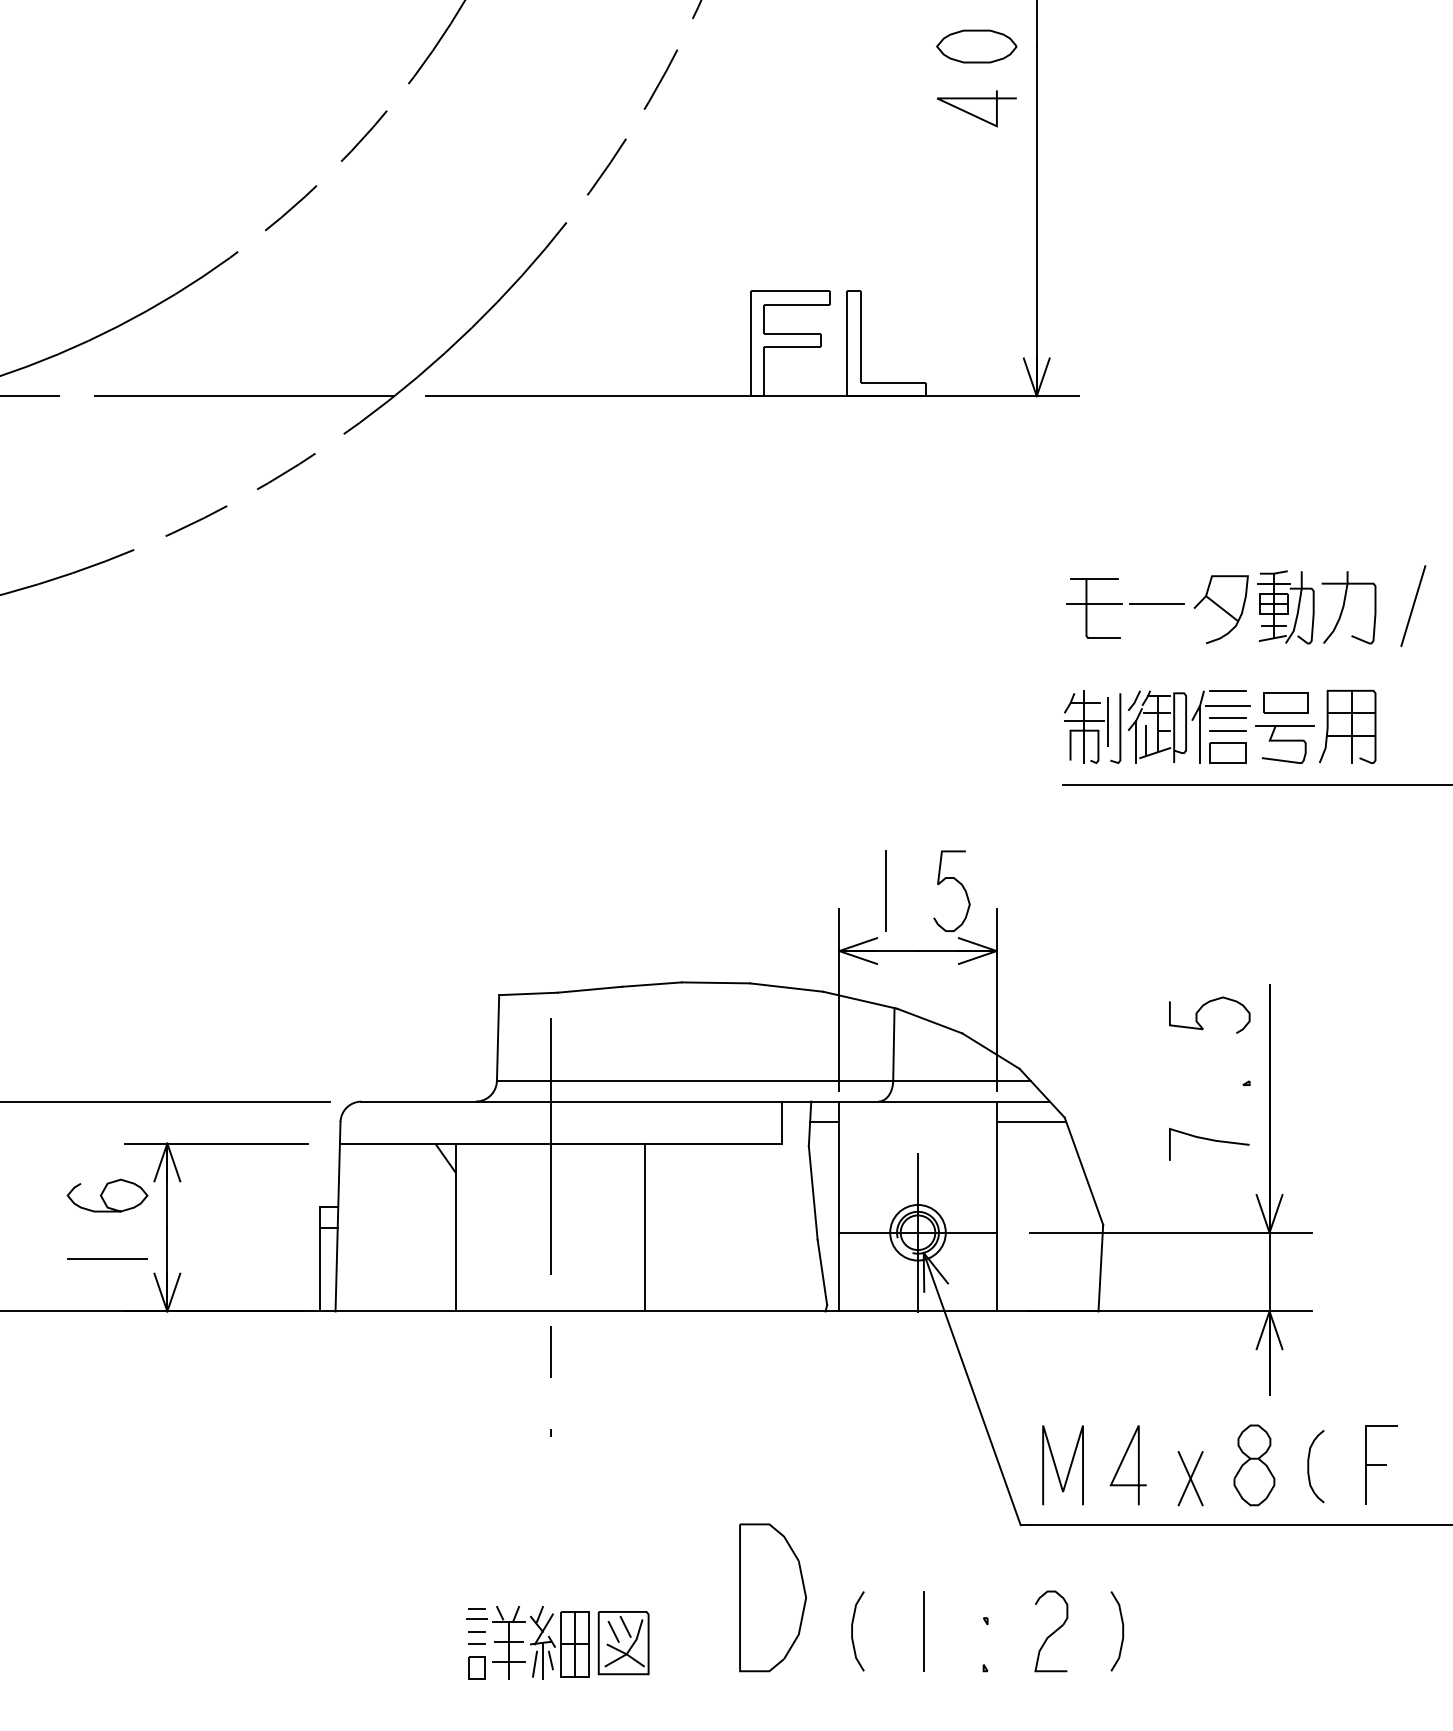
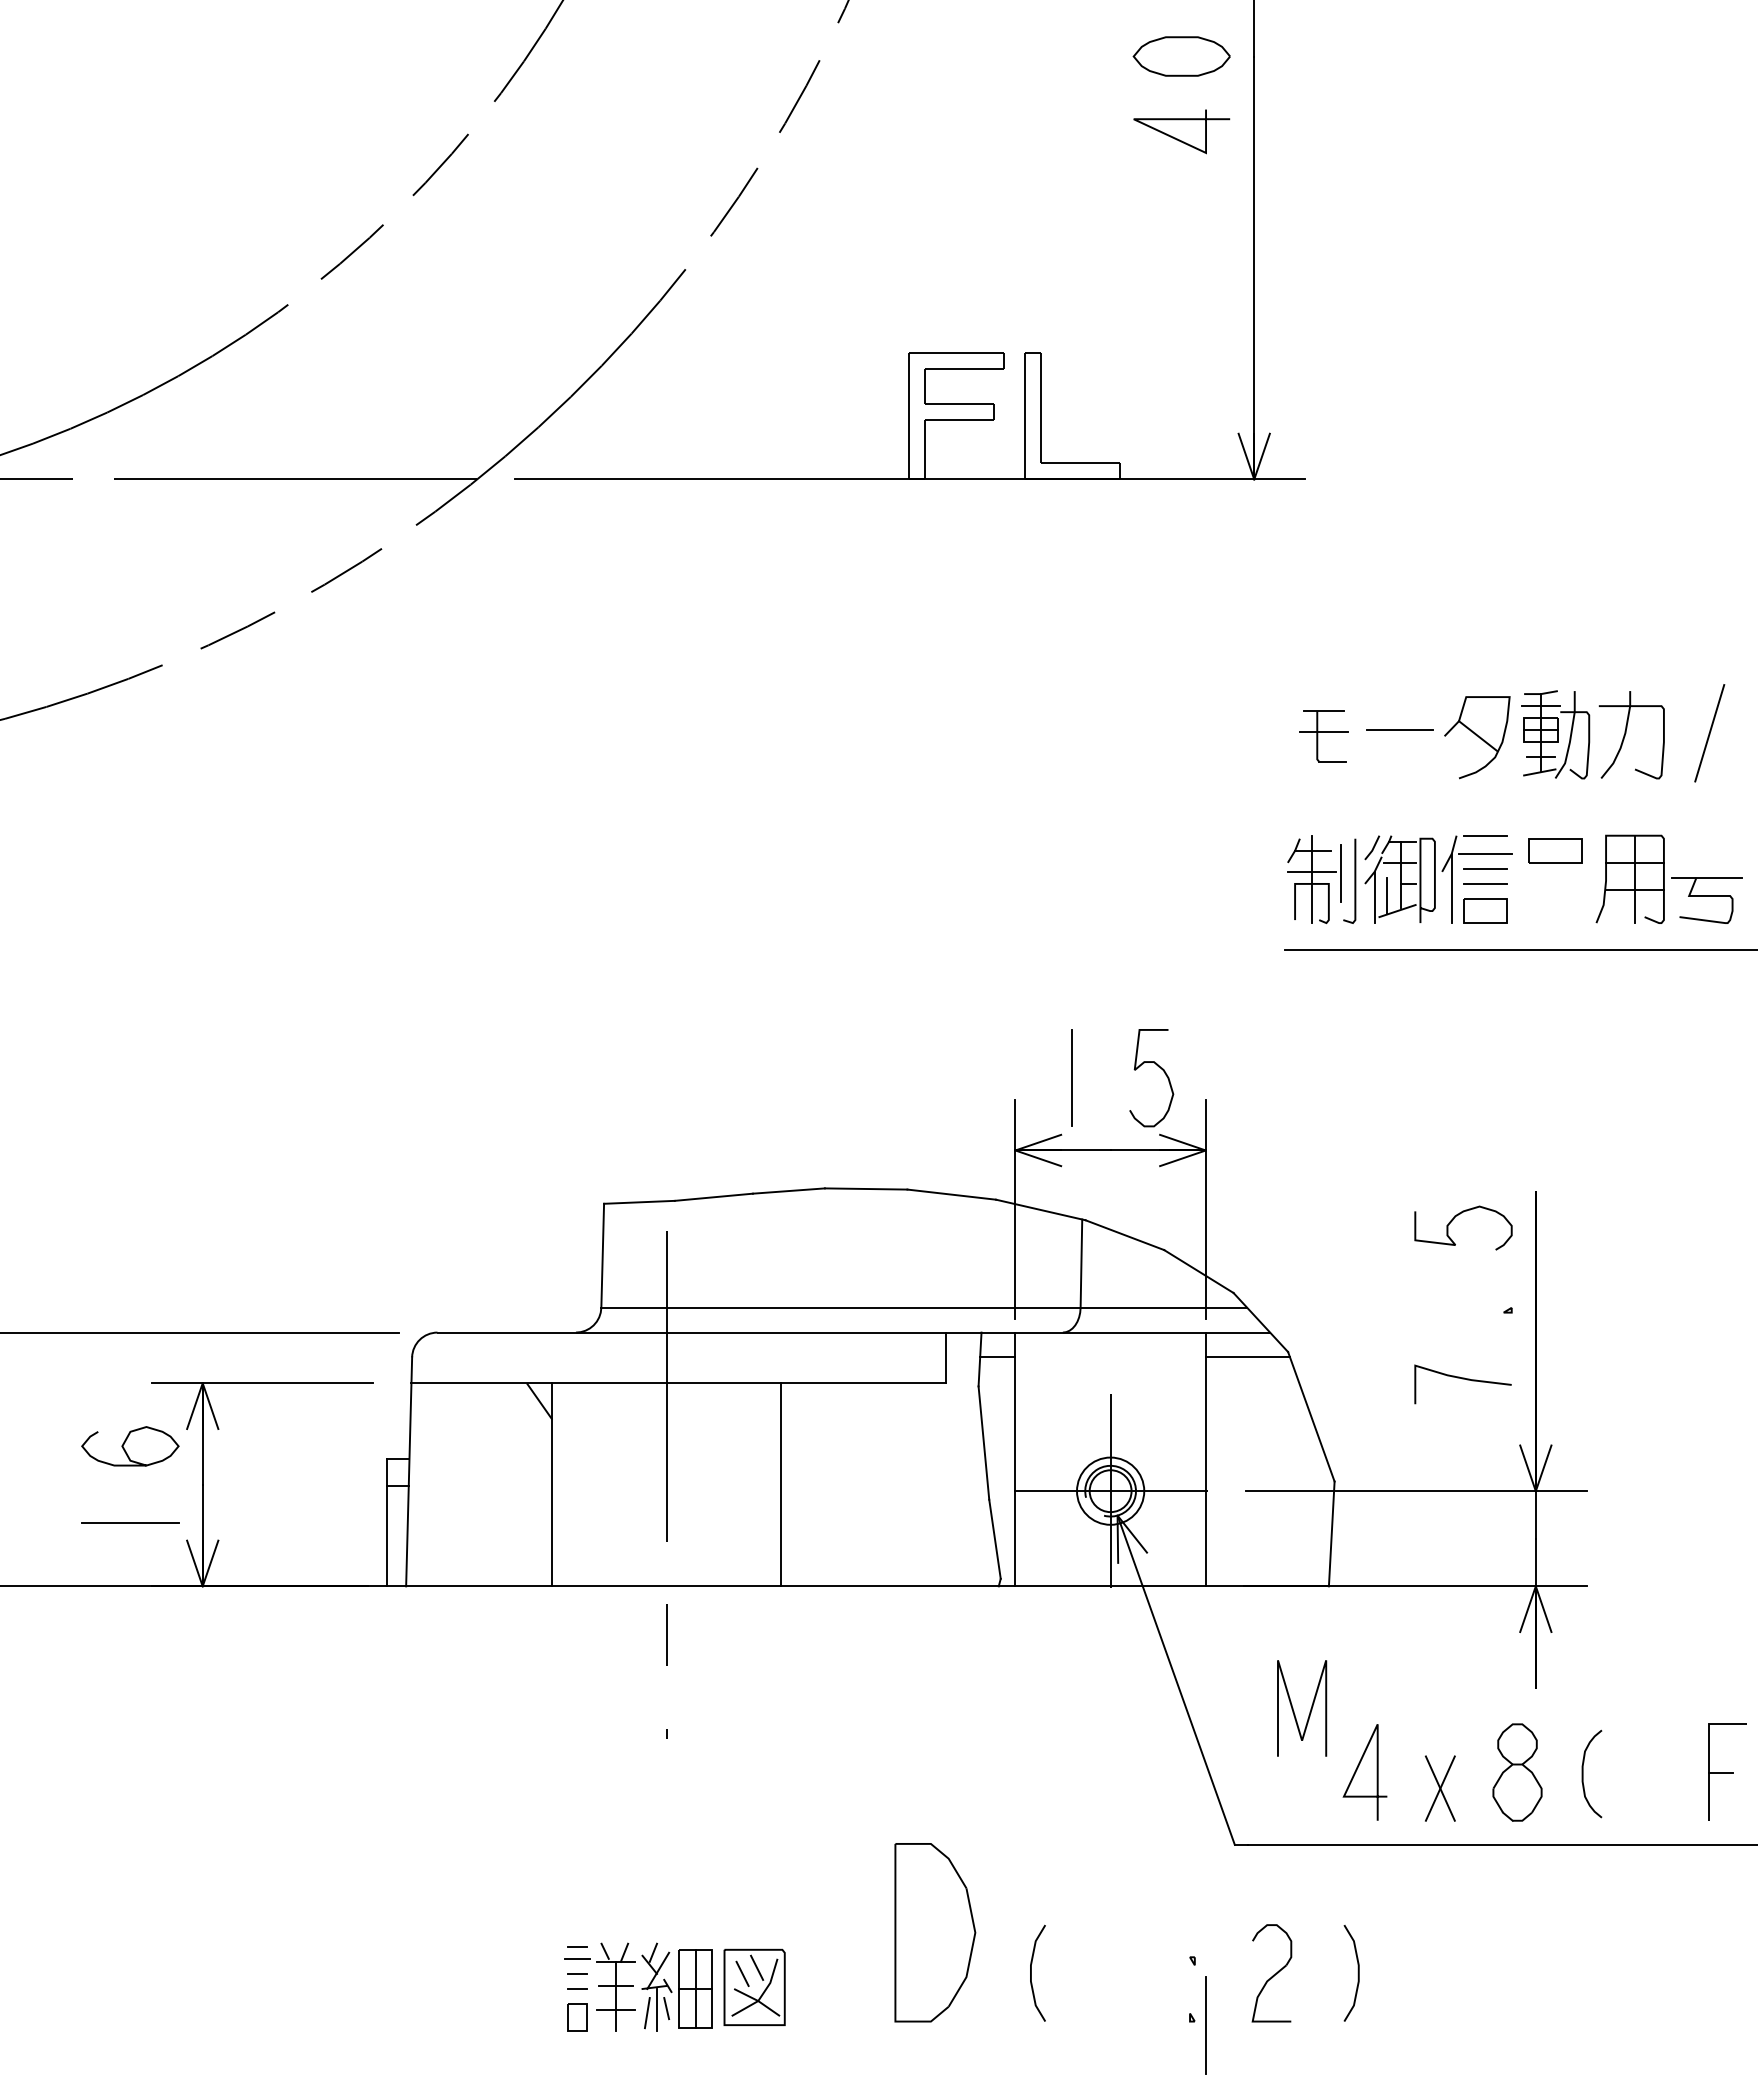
part: (1094, 607) -> (1323, 735), size x0.7
part: (1284, 744) -> (1706, 900), moved
part: (1381, 1464) -> (1727, 1771), moved
line: (1069, 1467) -> (1309, 1711), moved
line: (923, 1631) -> (1205, 2025), moved

